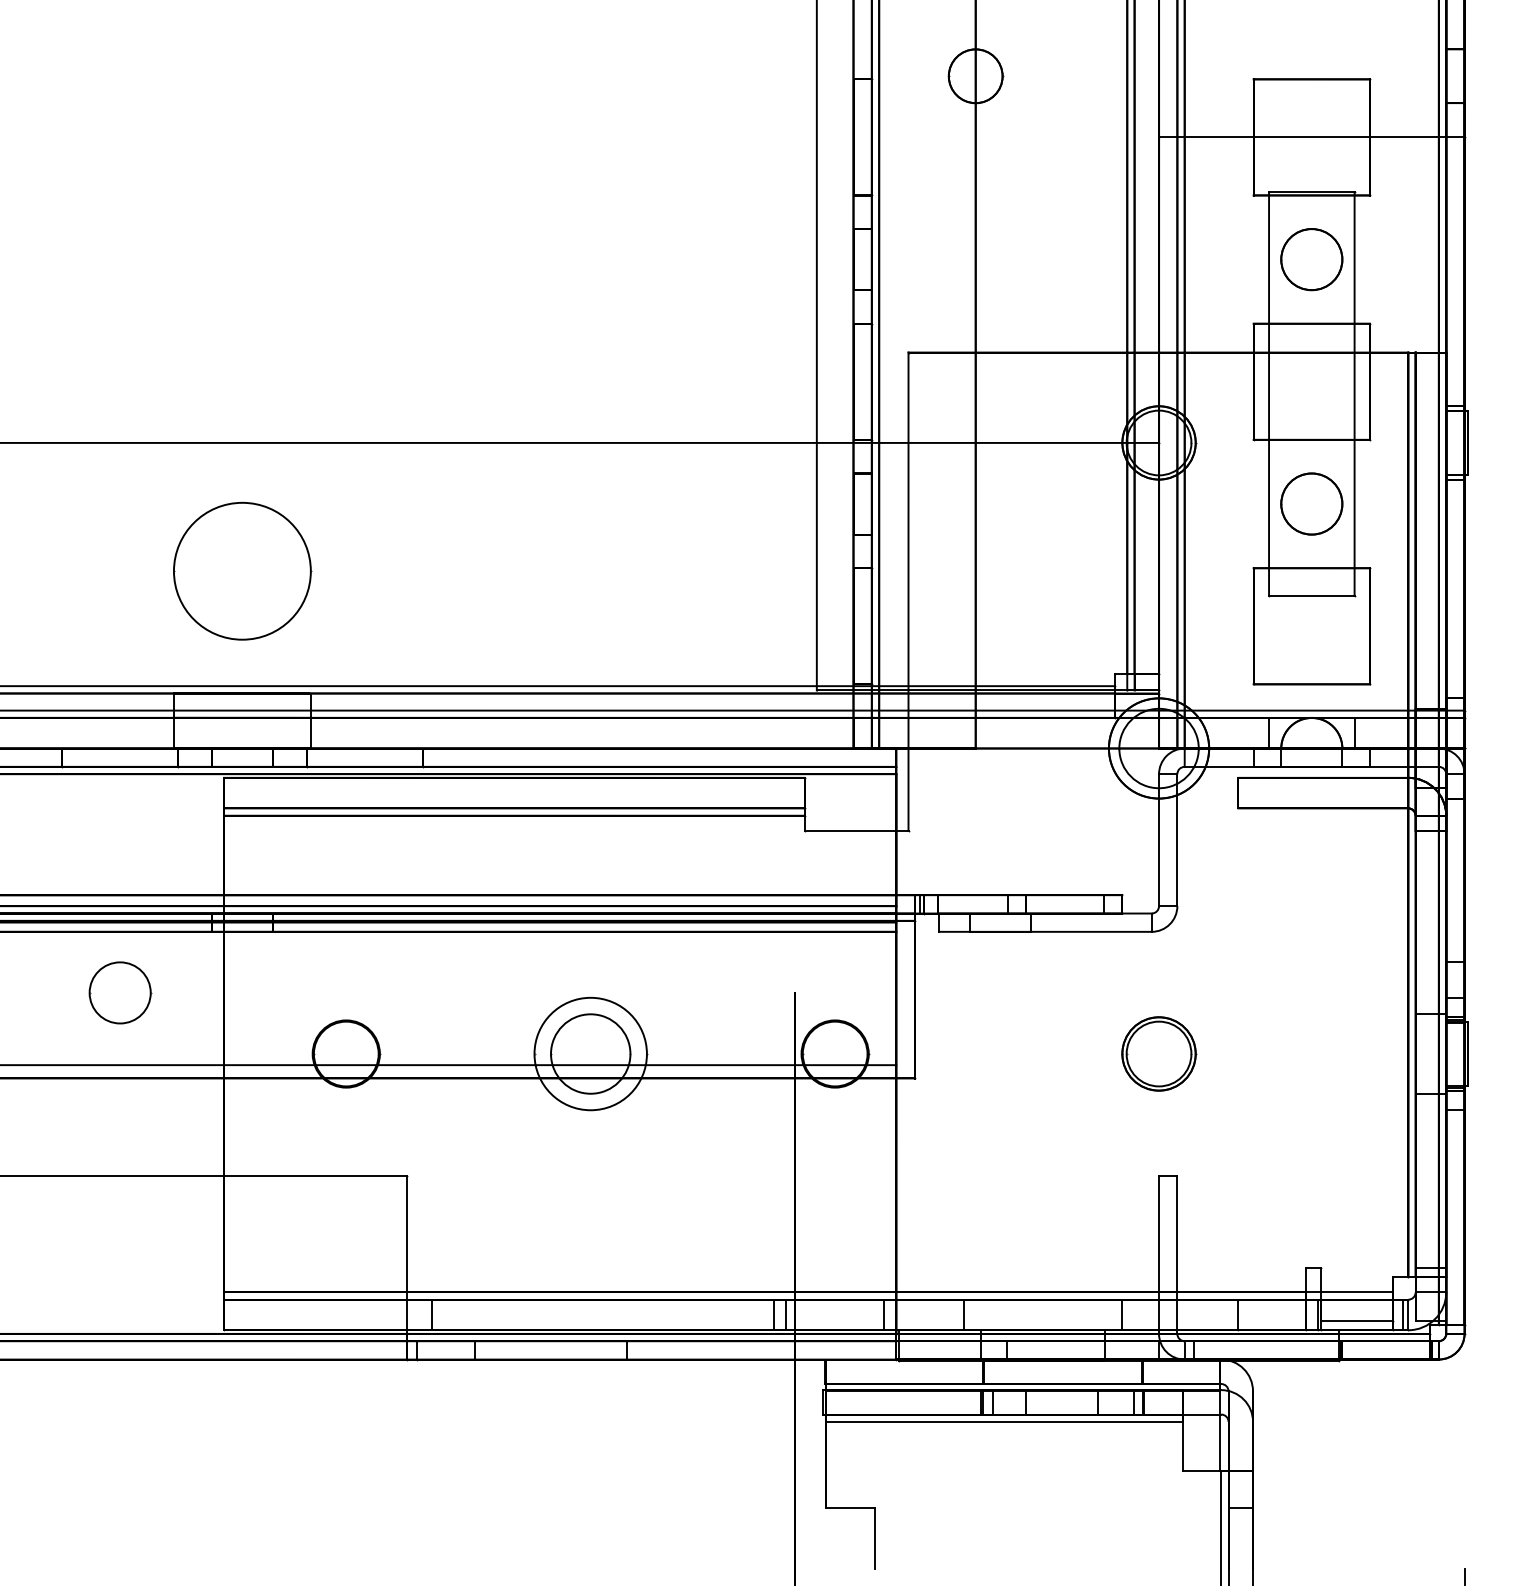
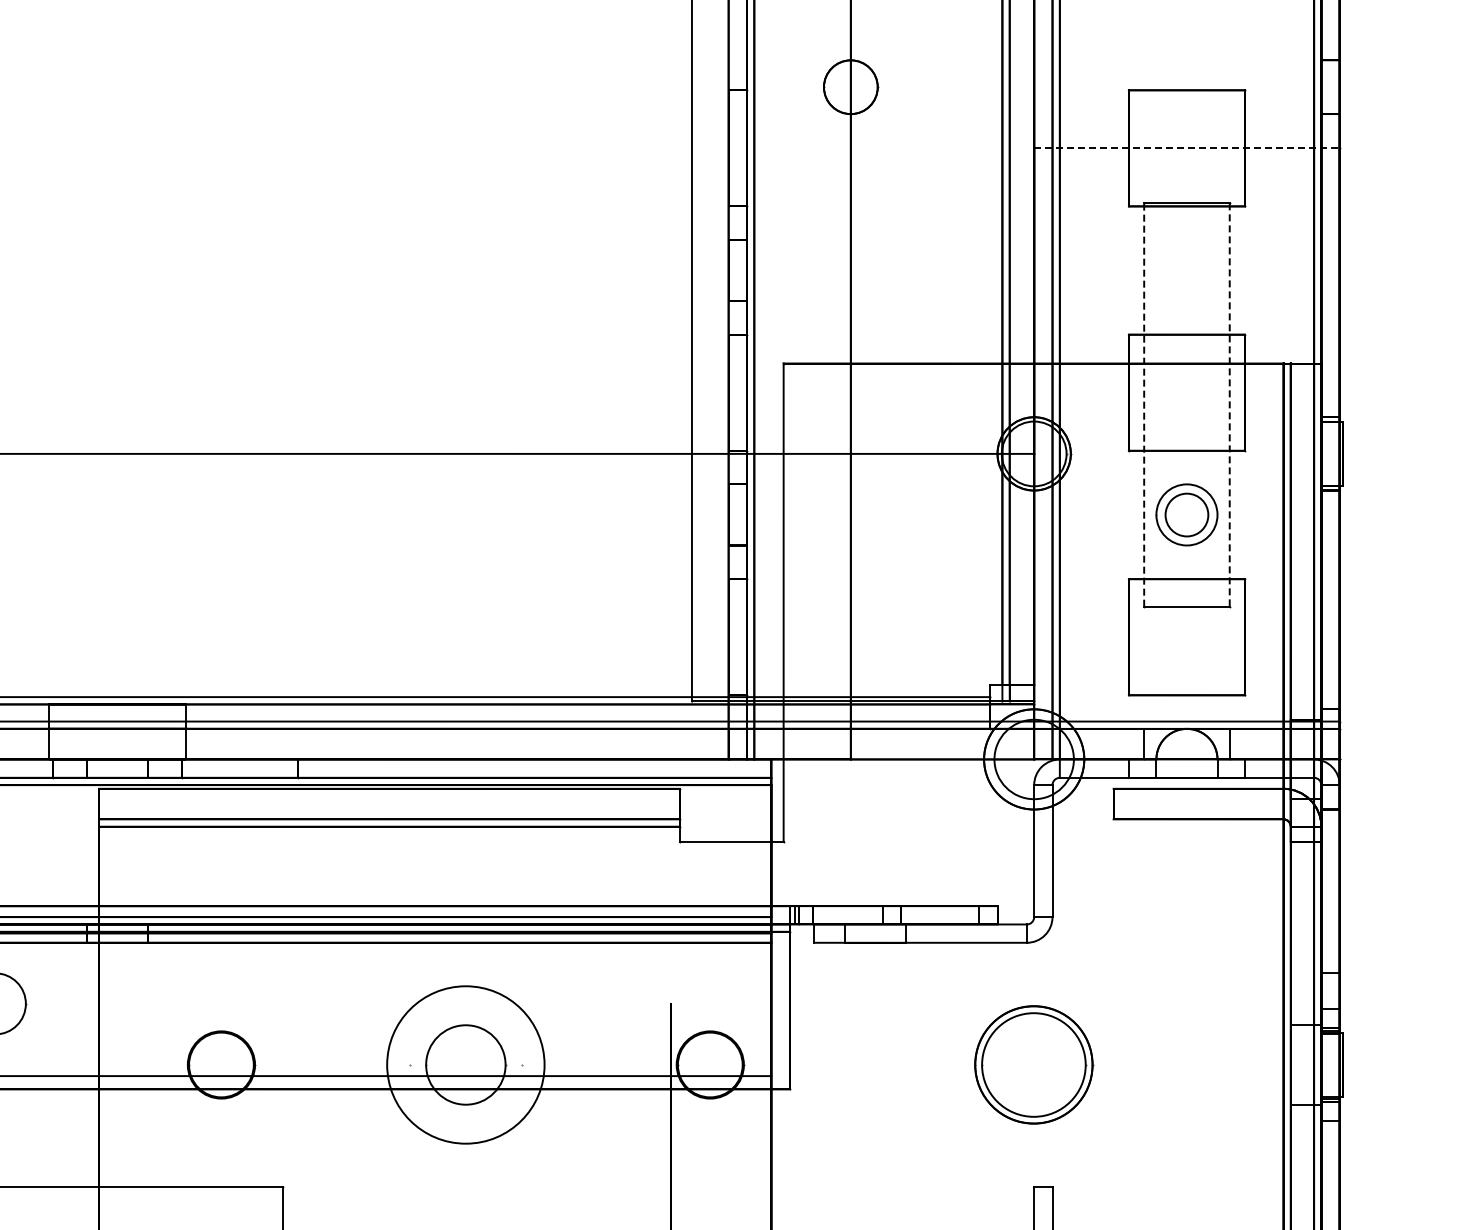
line: (1311, 137) -> (1186, 148), solid -> dashed
circle: (1311, 259) -> (1186, 270), removed
line: (1269, 394) -> (1144, 405), solid -> dashed
line: (1354, 394) -> (1229, 405), solid -> dashed
circle: (1311, 503) -> (1186, 514), size x0.7
part: (242, 570) -> (117, 581), removed
circle: (590, 1053) -> (465, 1064), size x1.4
part: (1159, 1053) -> (1034, 1064), size x1.6

